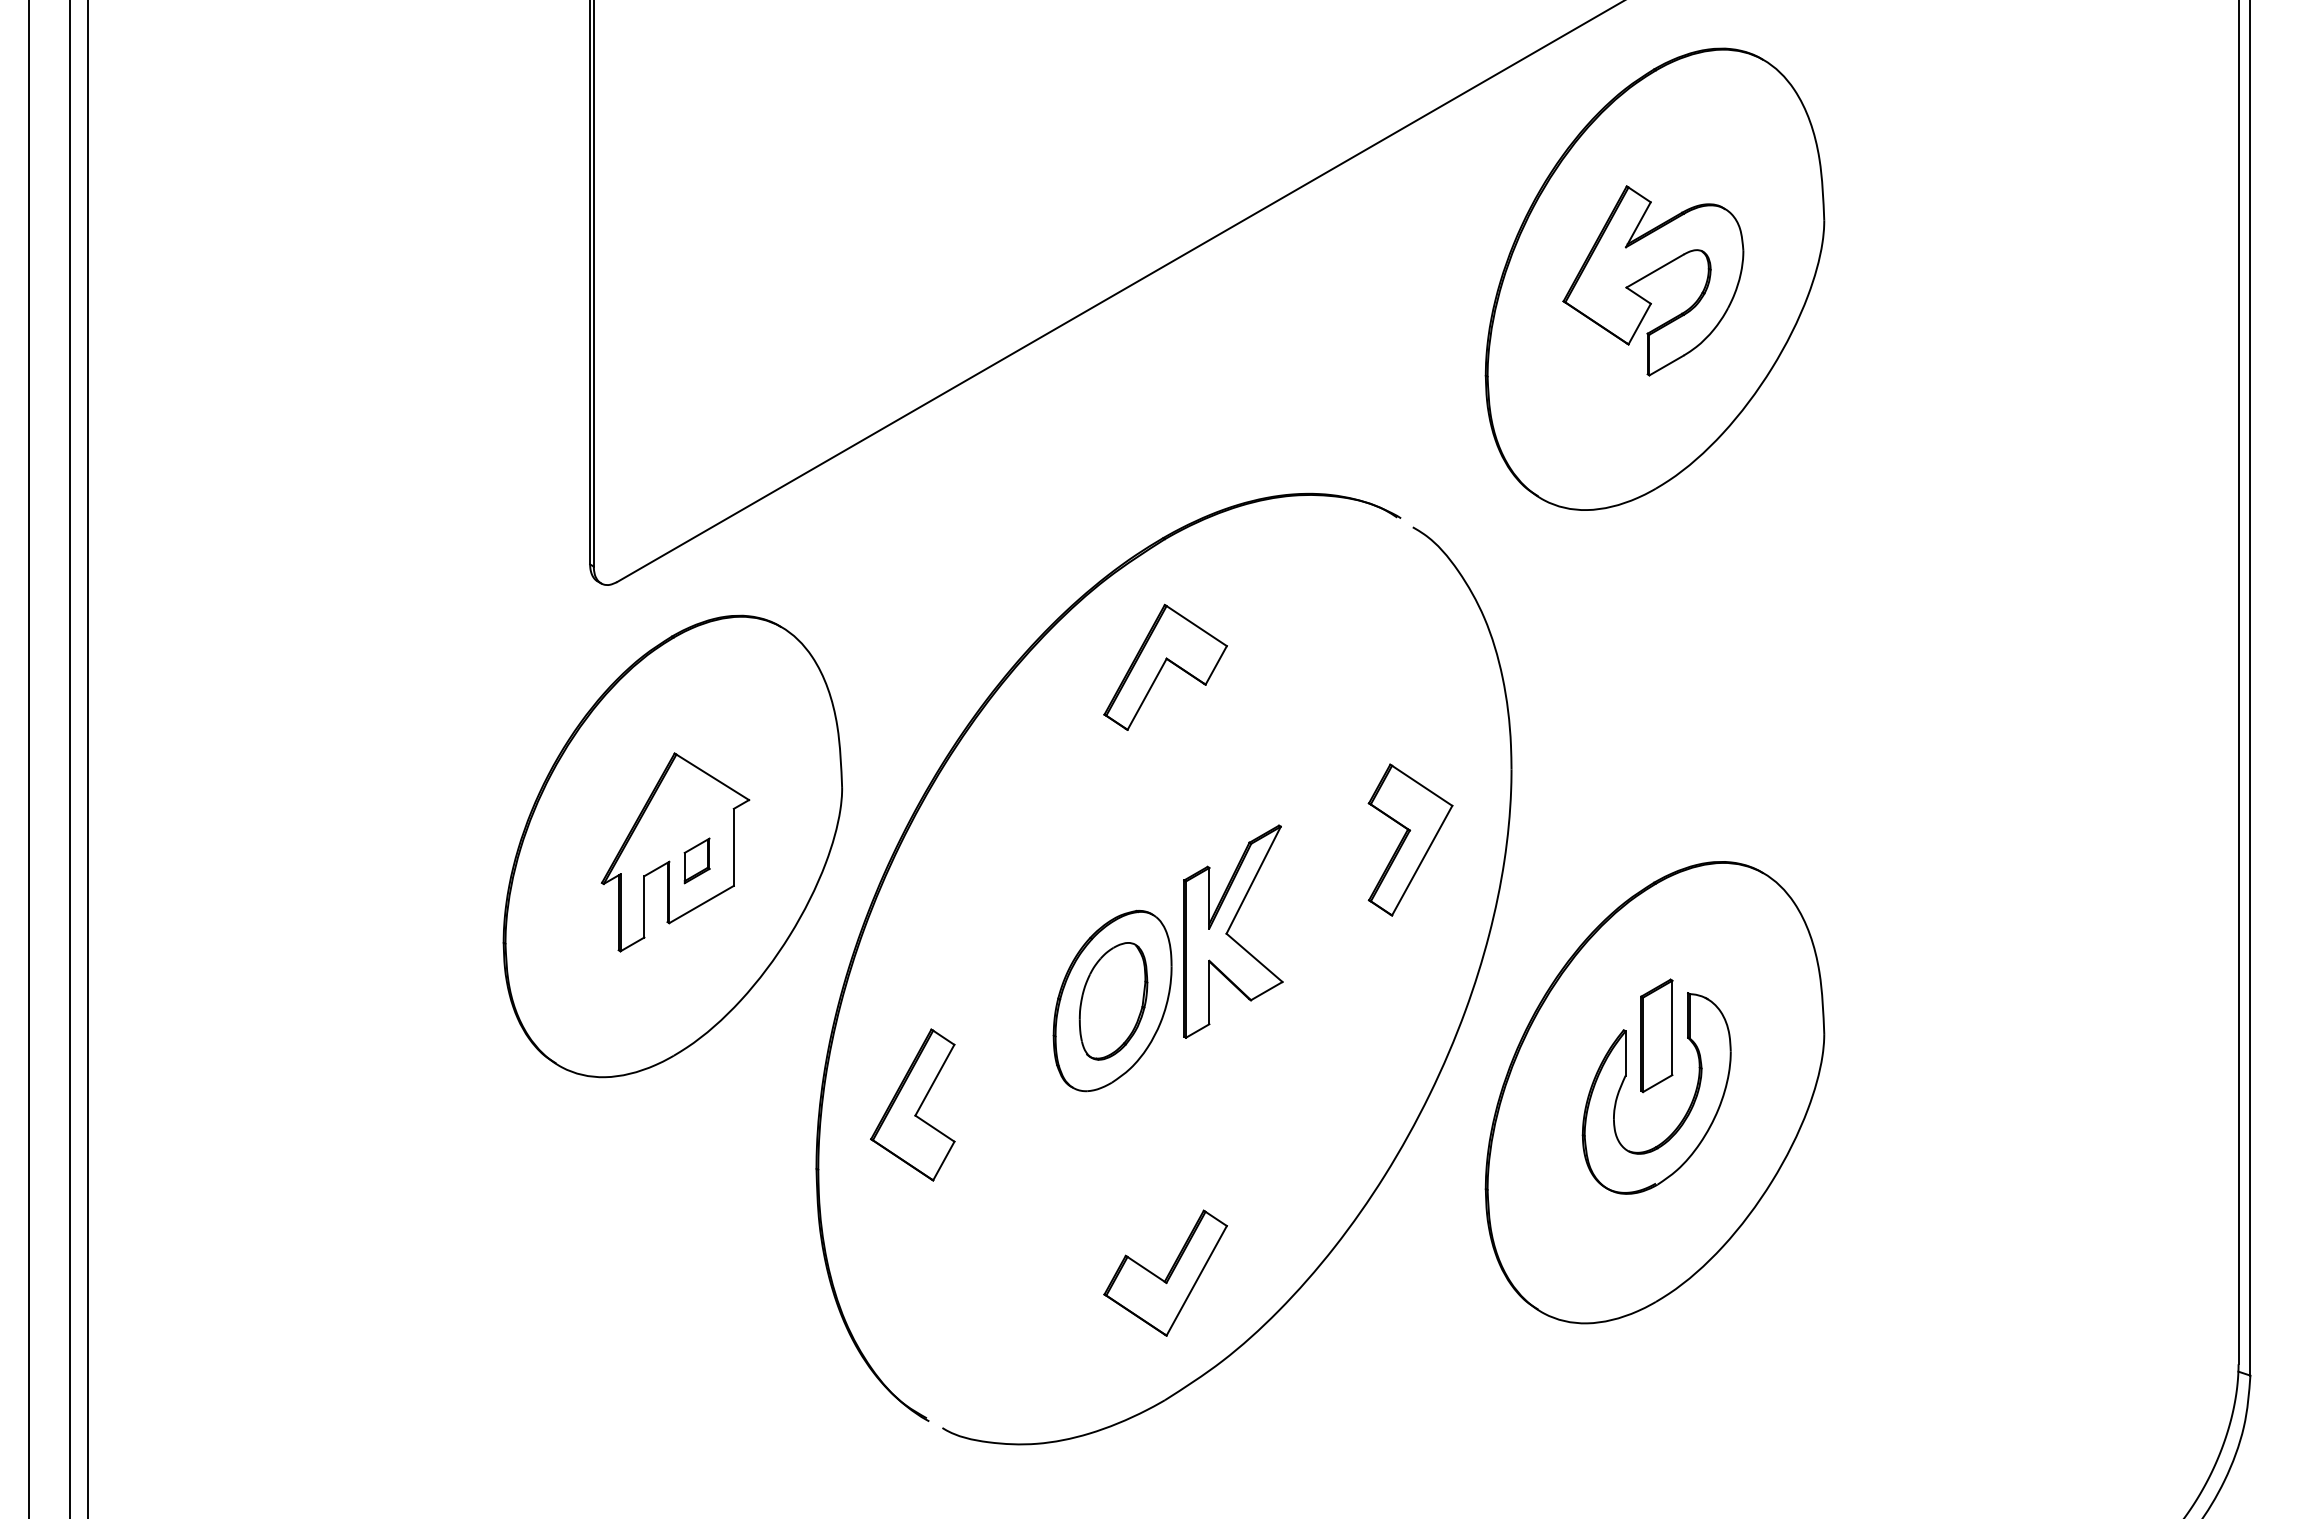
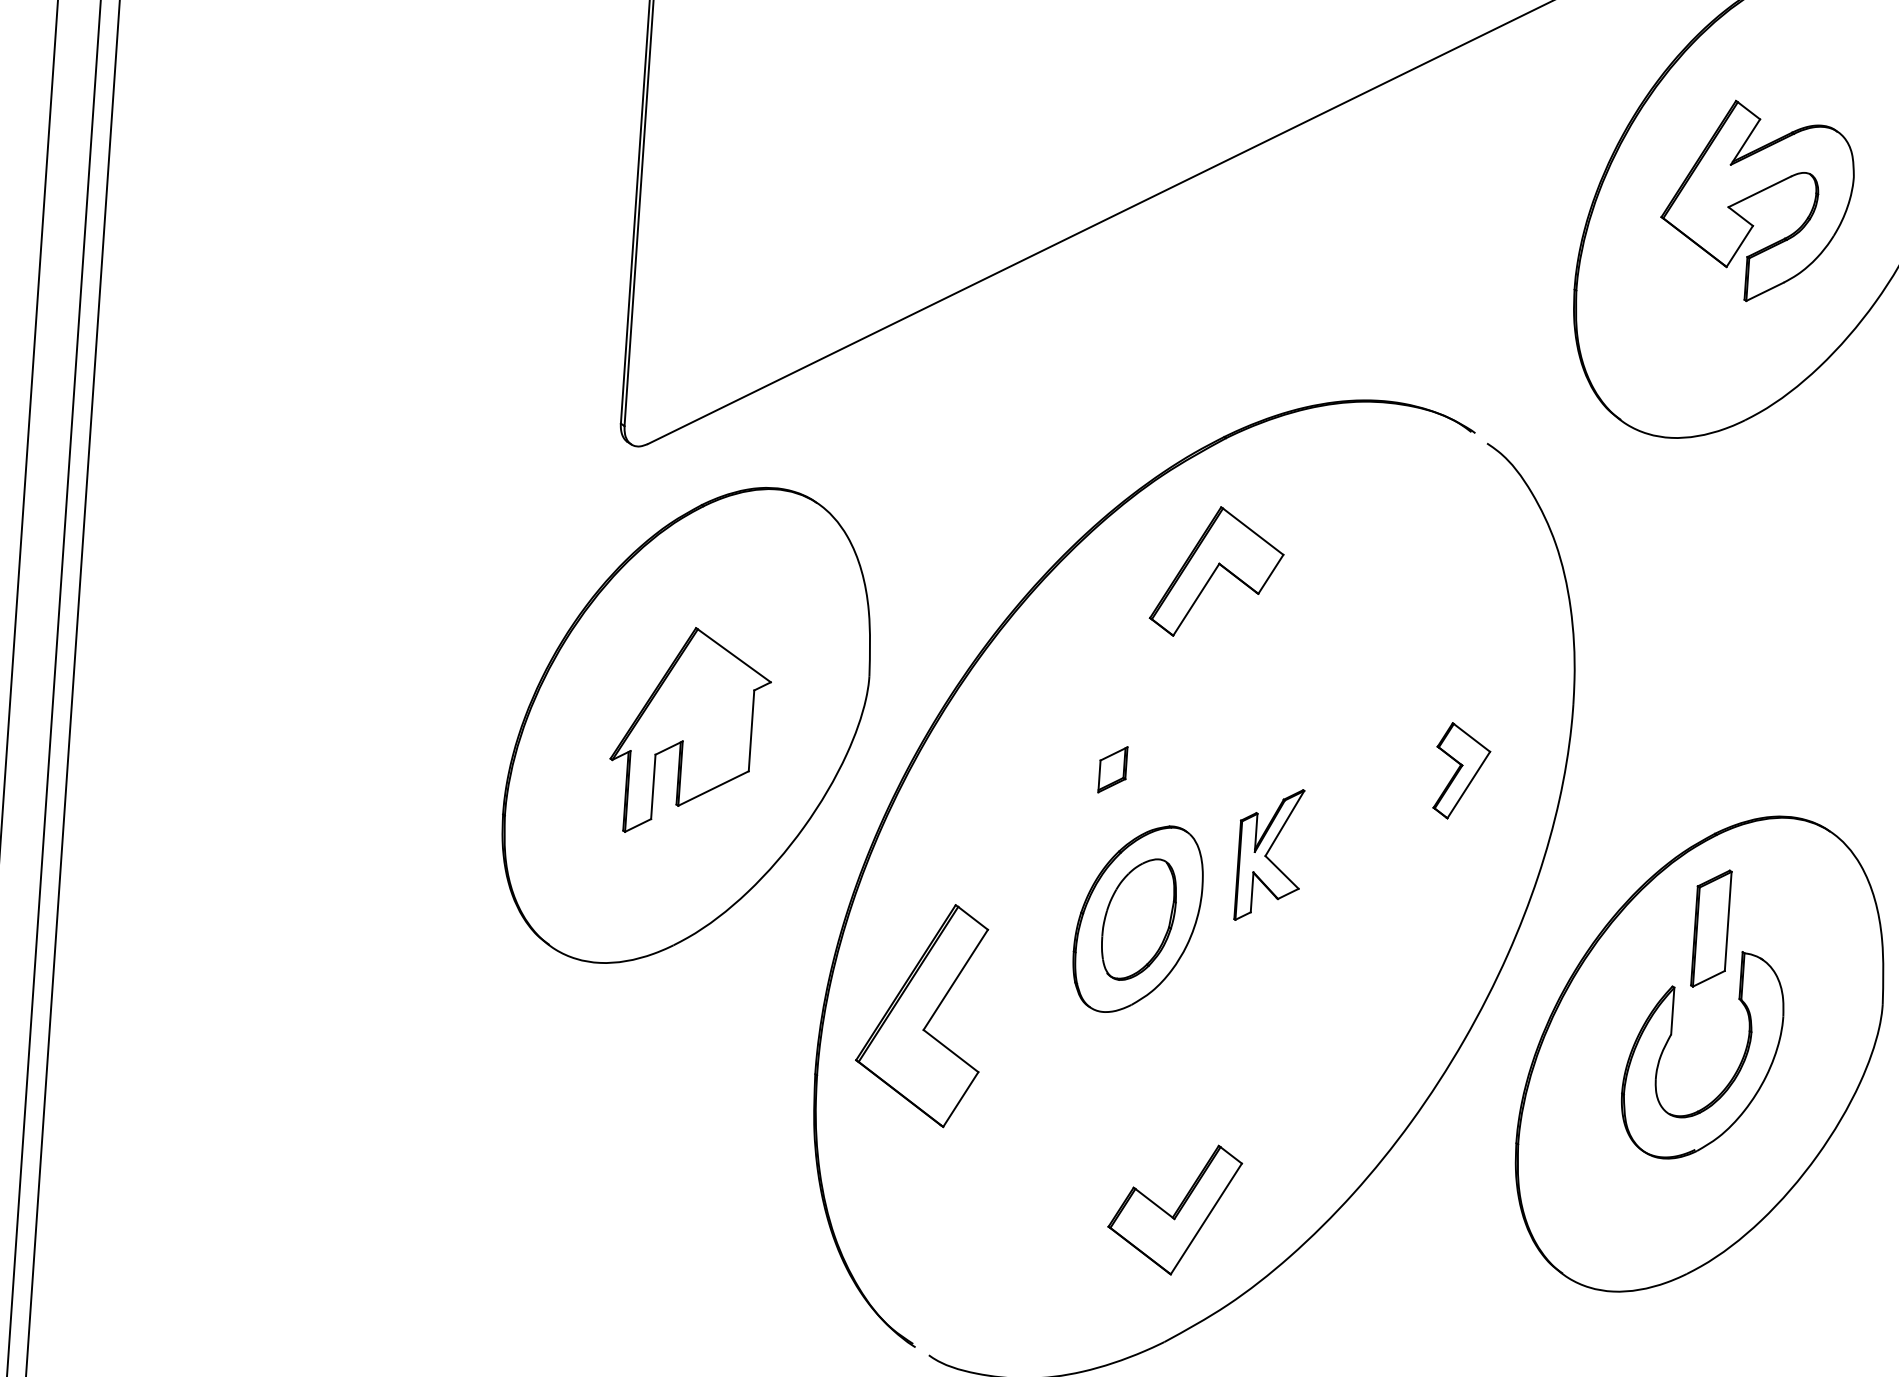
part: (1410, 839) -> (1462, 771), size x0.6
part: (696, 860) -> (1112, 769), moved
part: (1233, 931) -> (1269, 854), size x0.6
part: (1656, 1035) -> (1711, 928), moved
part: (912, 1104) -> (920, 1013), size x1.4

